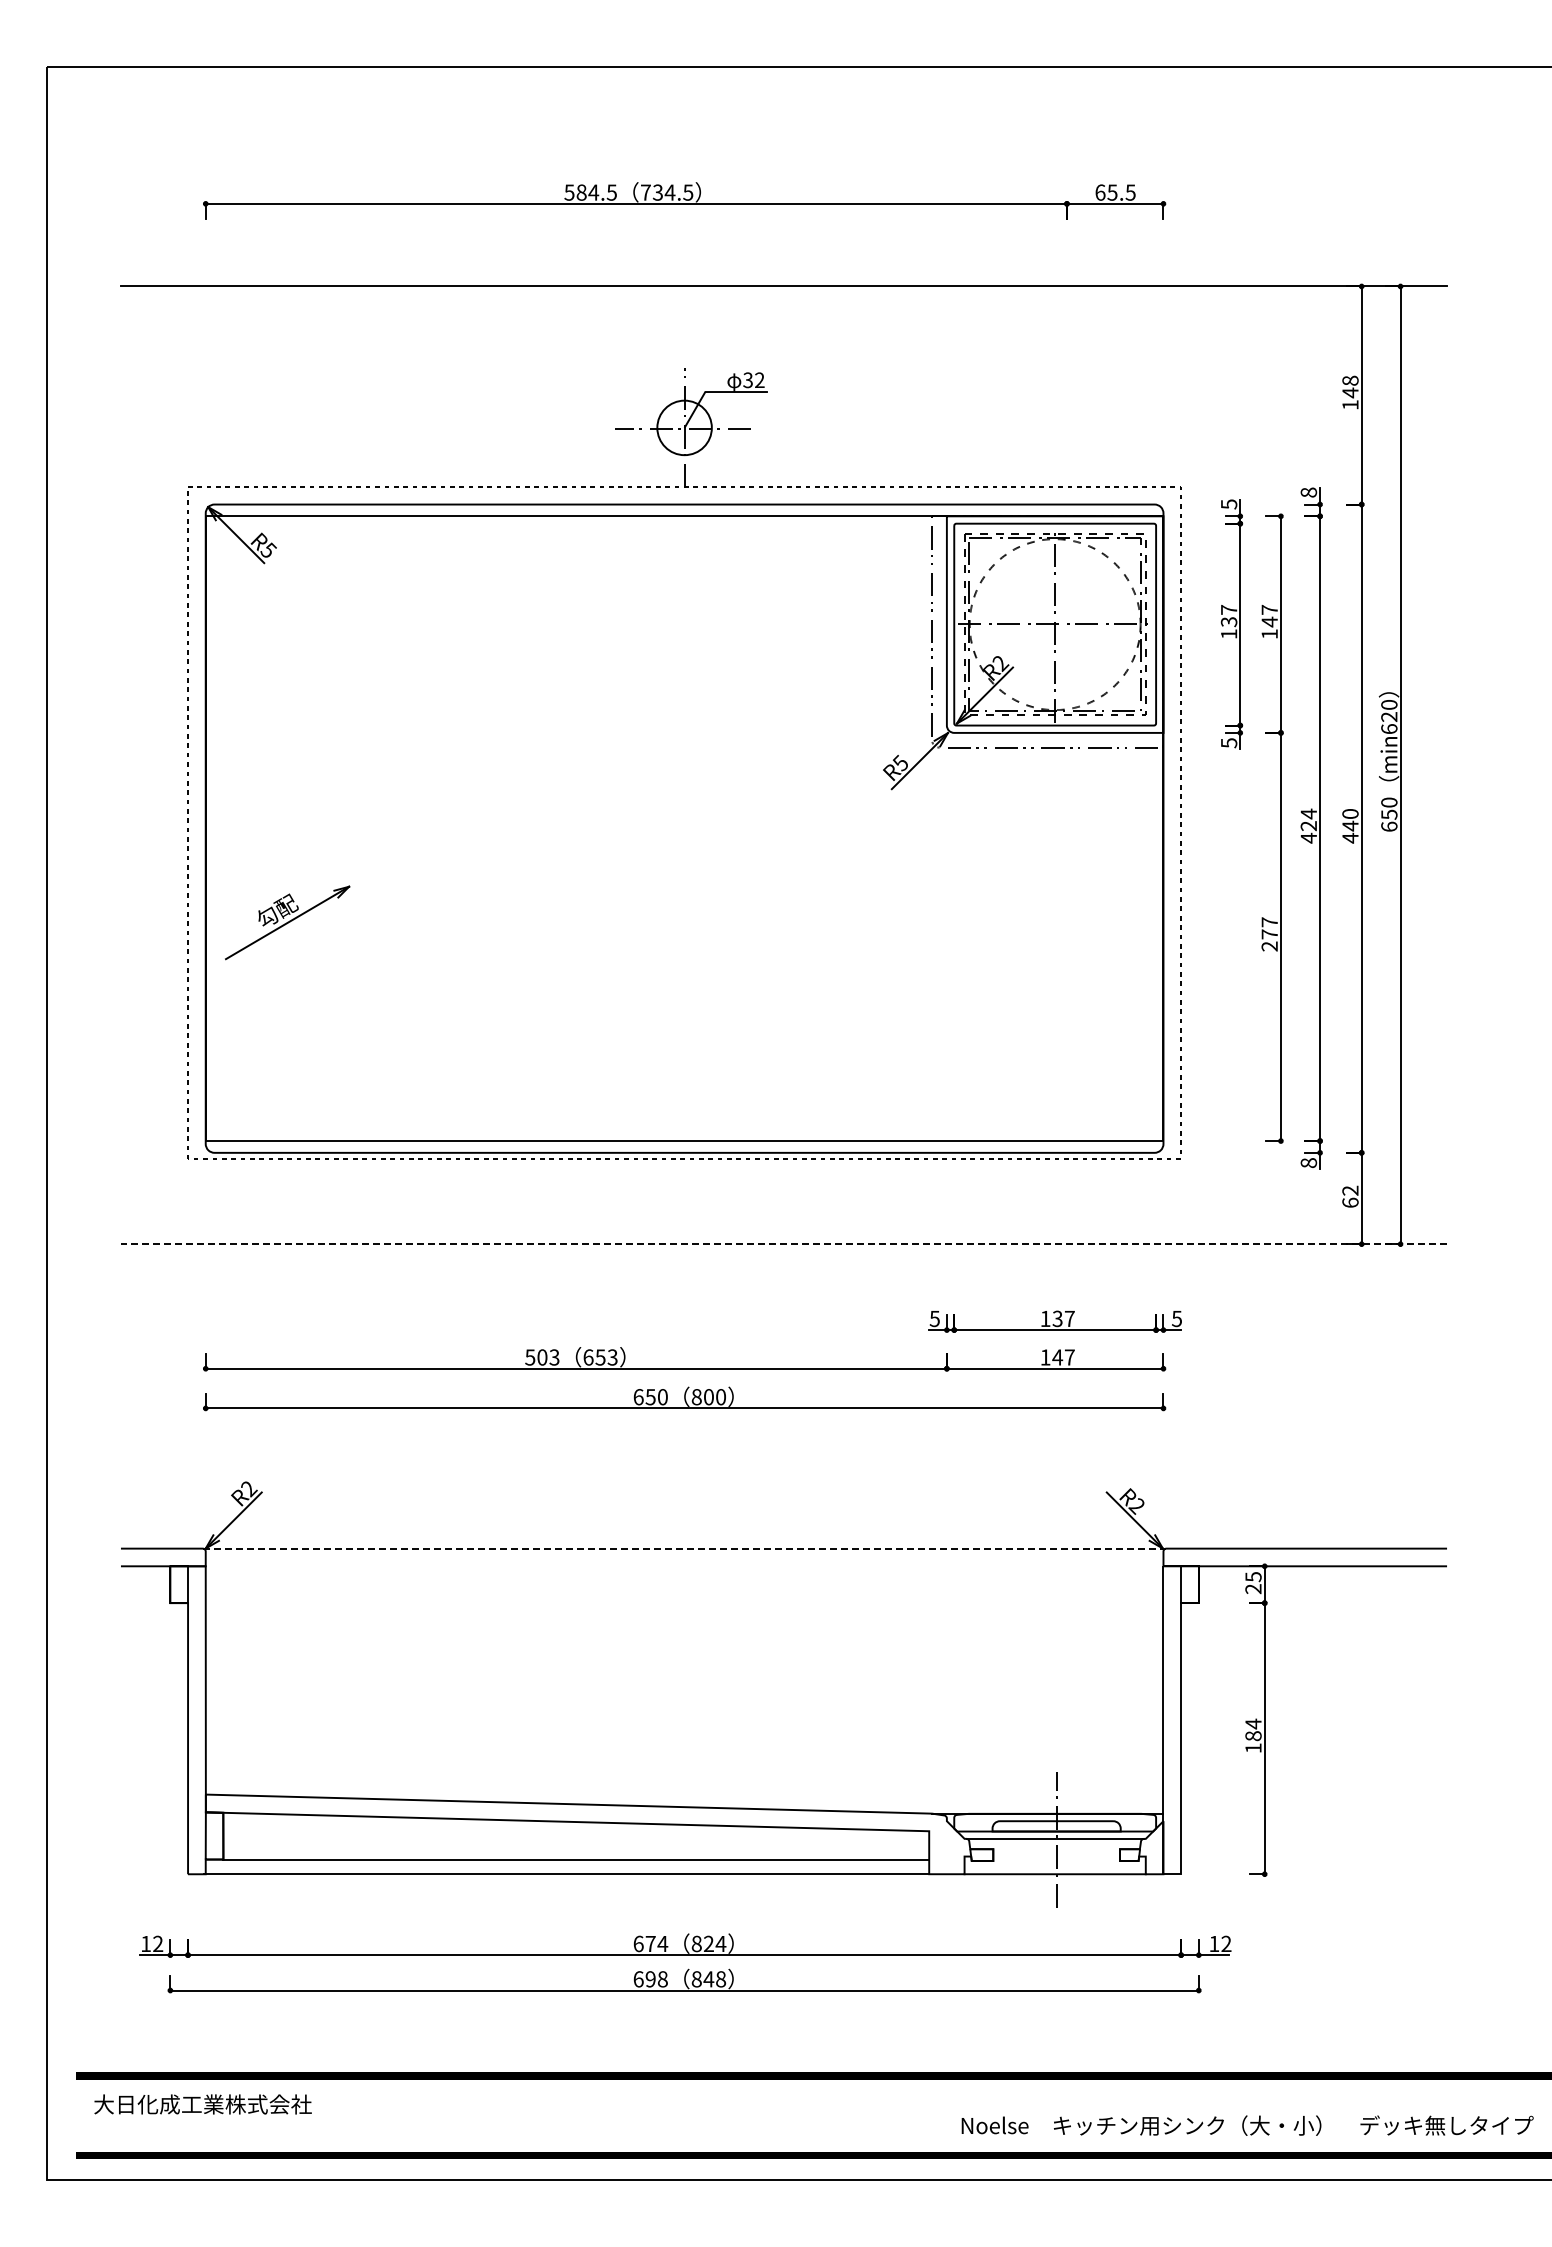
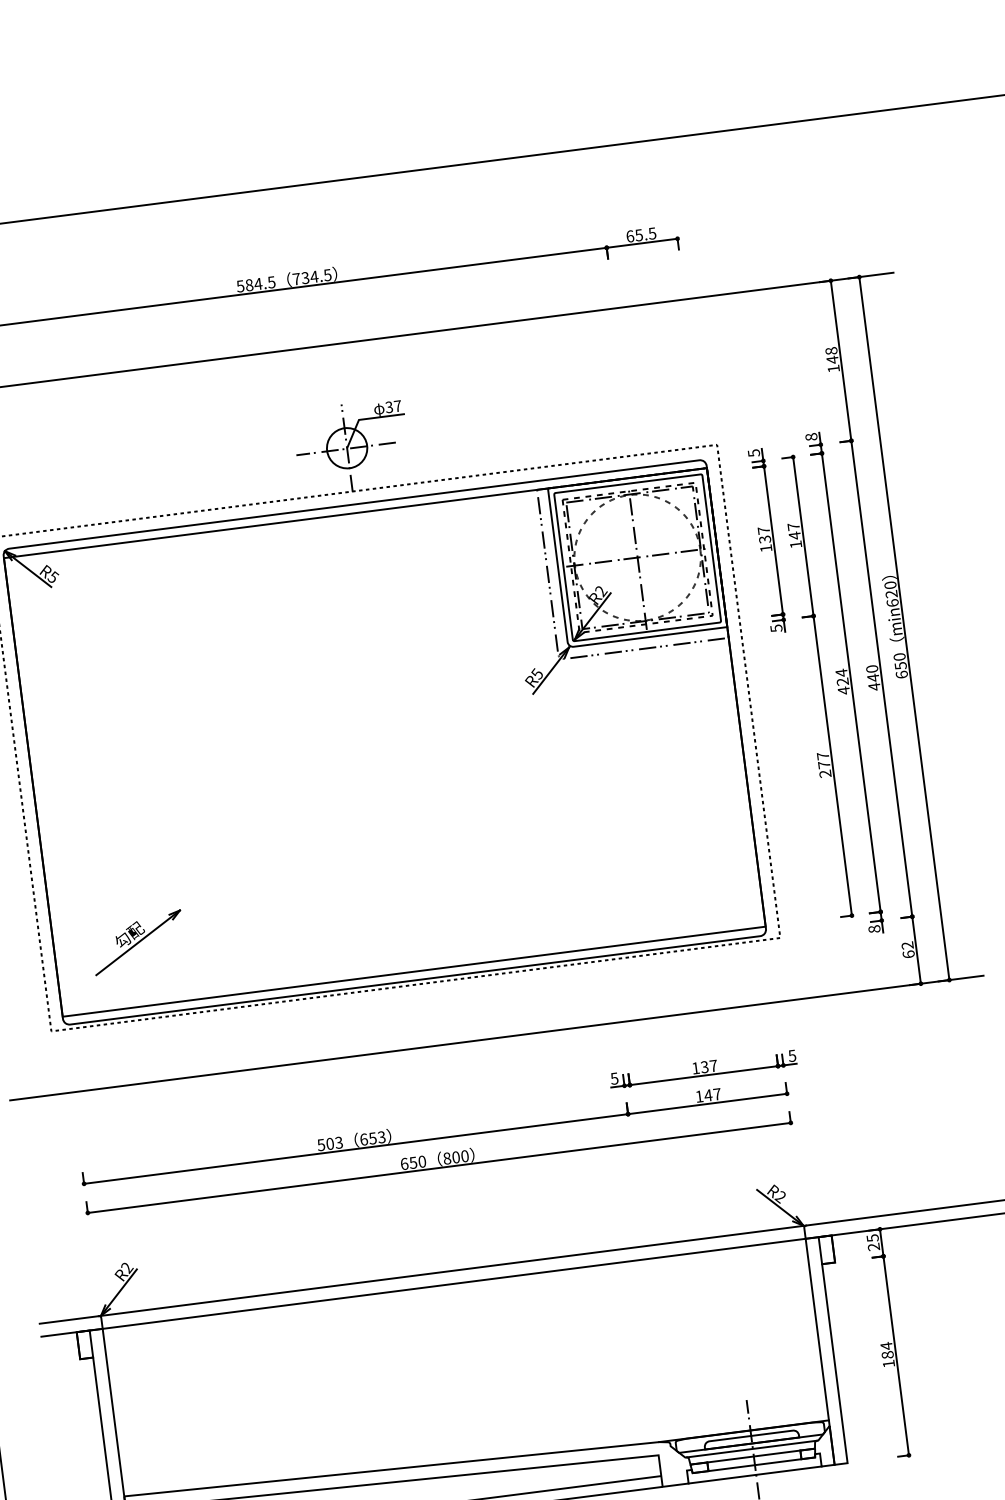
text: (759, 379) -> (397, 405), 32 -> 37
part: (287, 922) -> (138, 942), moved
line: (783, 1244) -> (496, 1038), dashed -> solid
line: (684, 1548) -> (452, 1270), dashed -> solid
line: (684, 1566) -> (454, 1283), added
line: (1056, 1849) -> (753, 1456), added
line: (1056, 1861) -> (754, 1465), added

